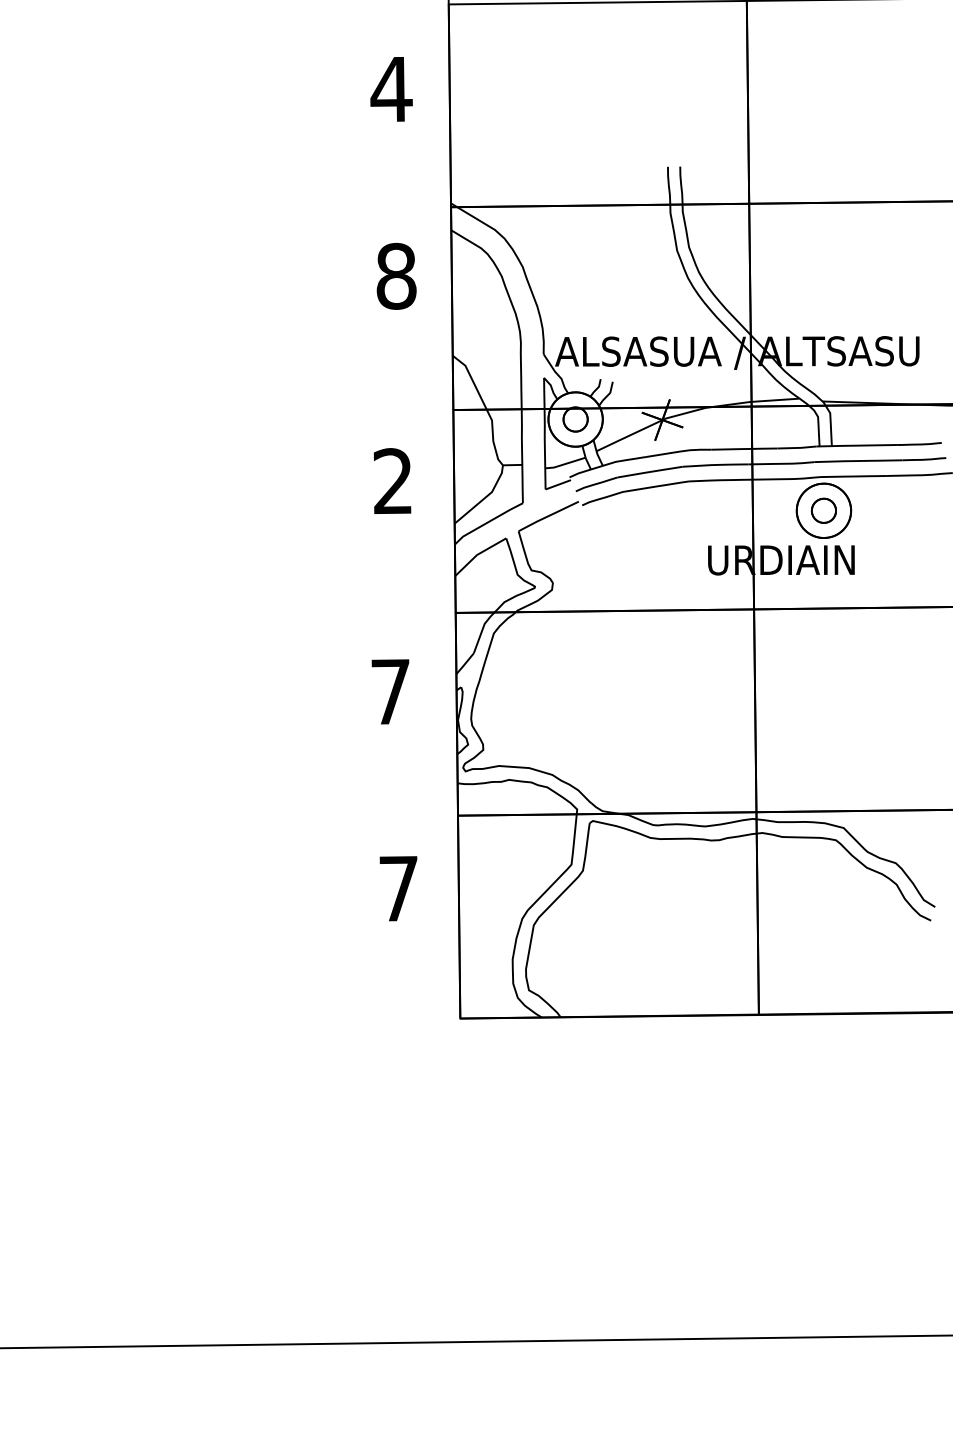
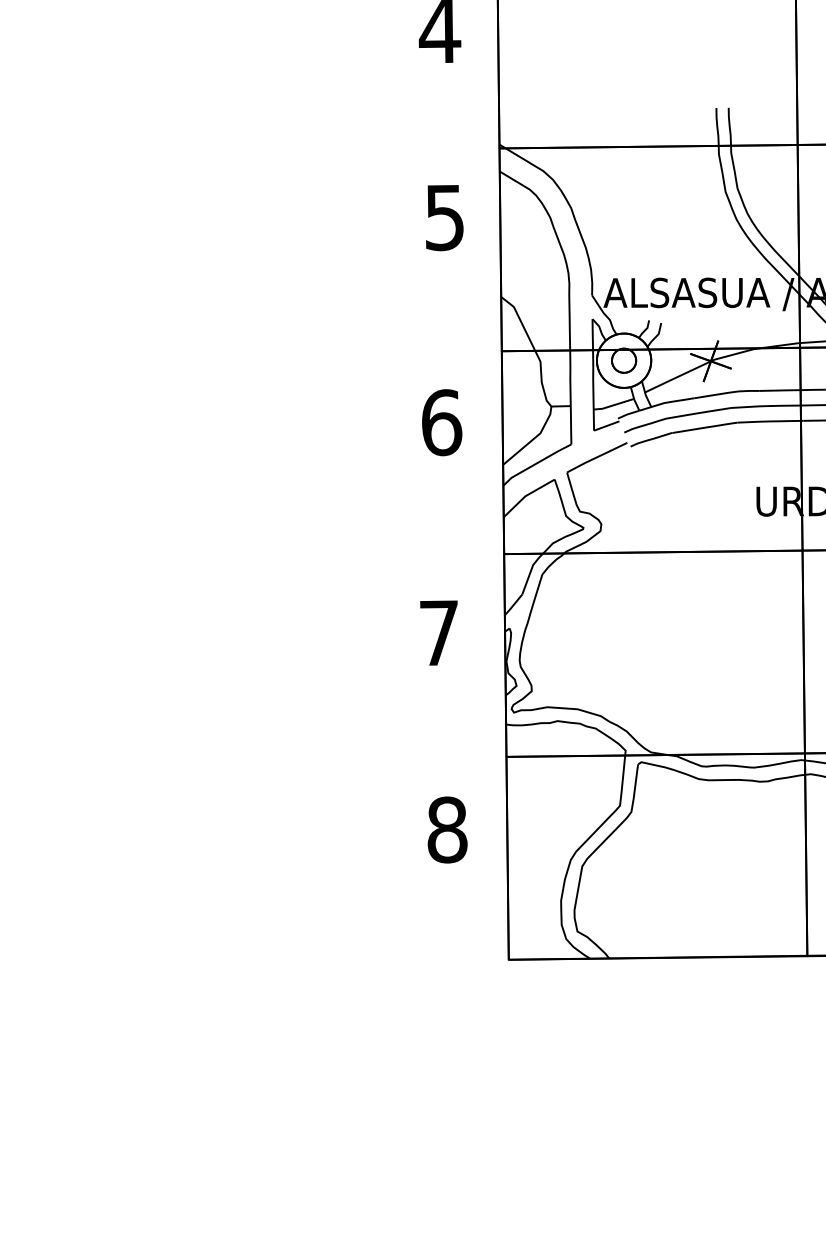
text: (396, 275) -> (444, 216), 8 -> 5
text: (393, 481) -> (441, 422), 2 -> 6
text: (399, 888) -> (447, 829), 7 -> 8

